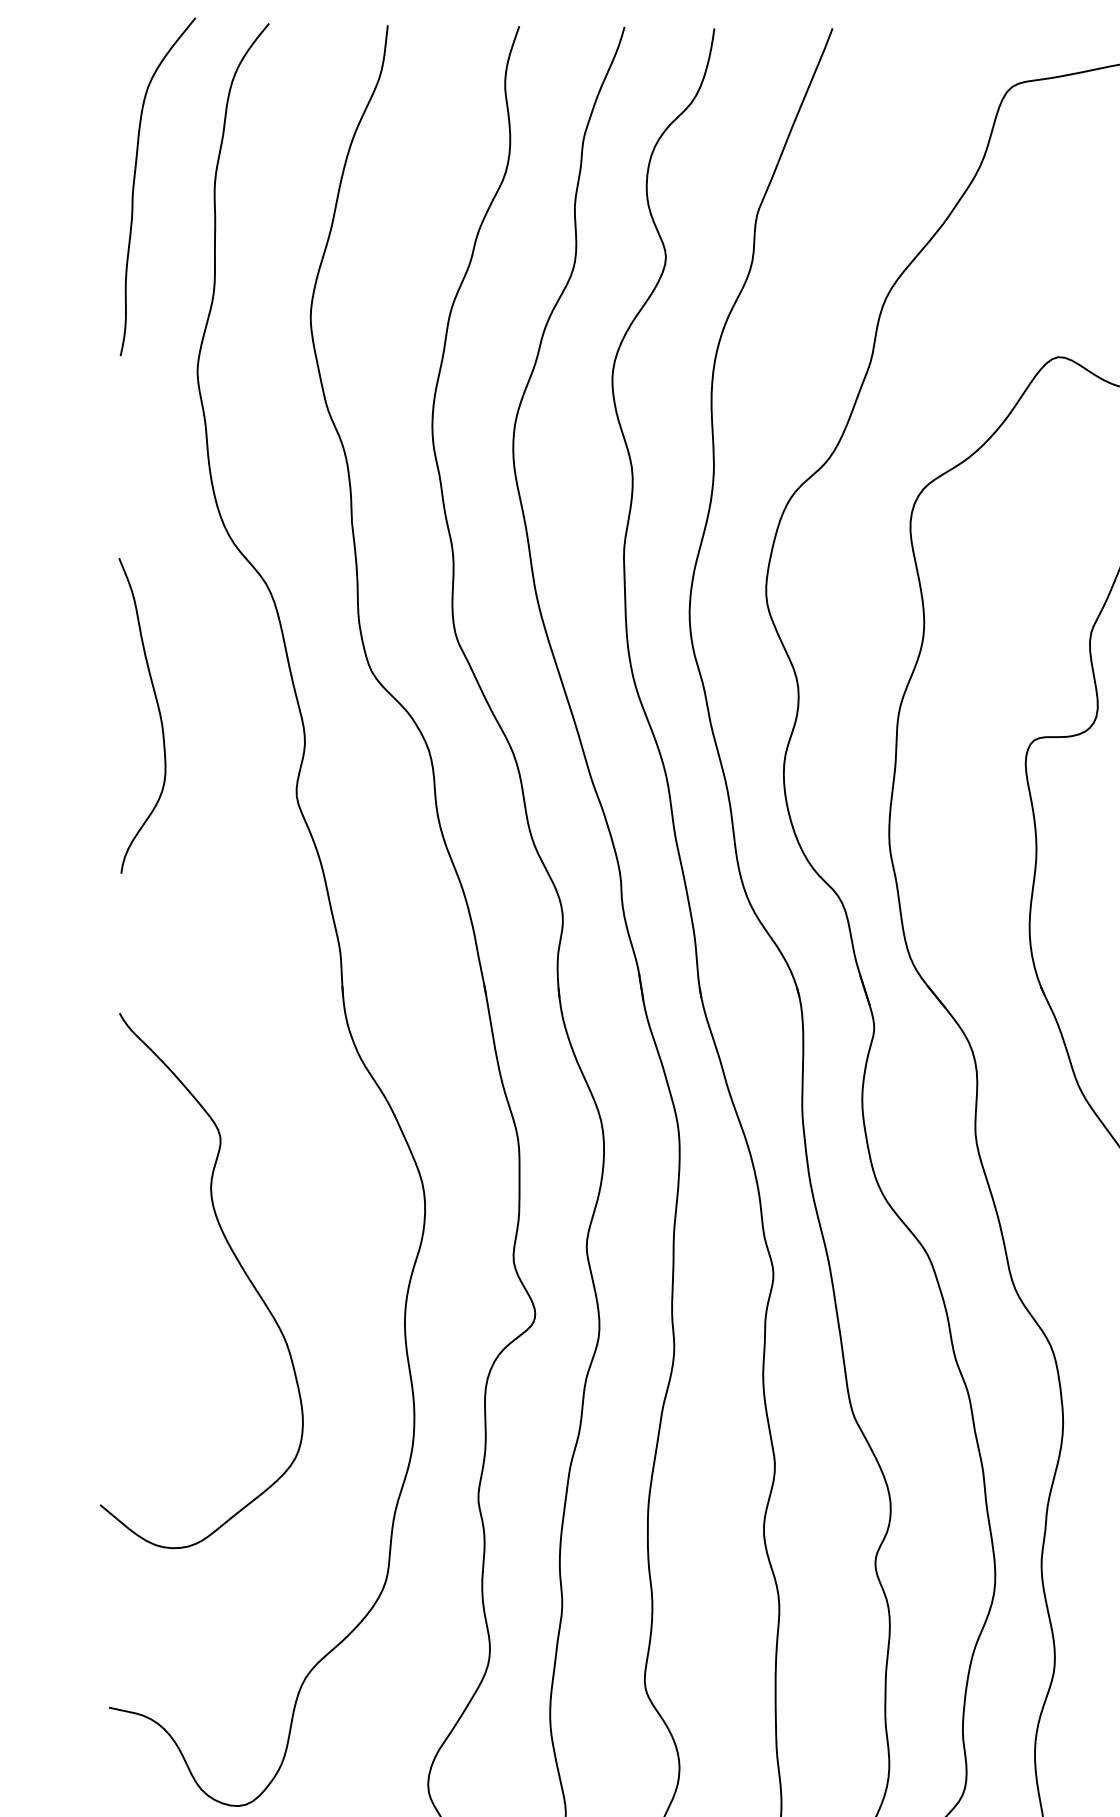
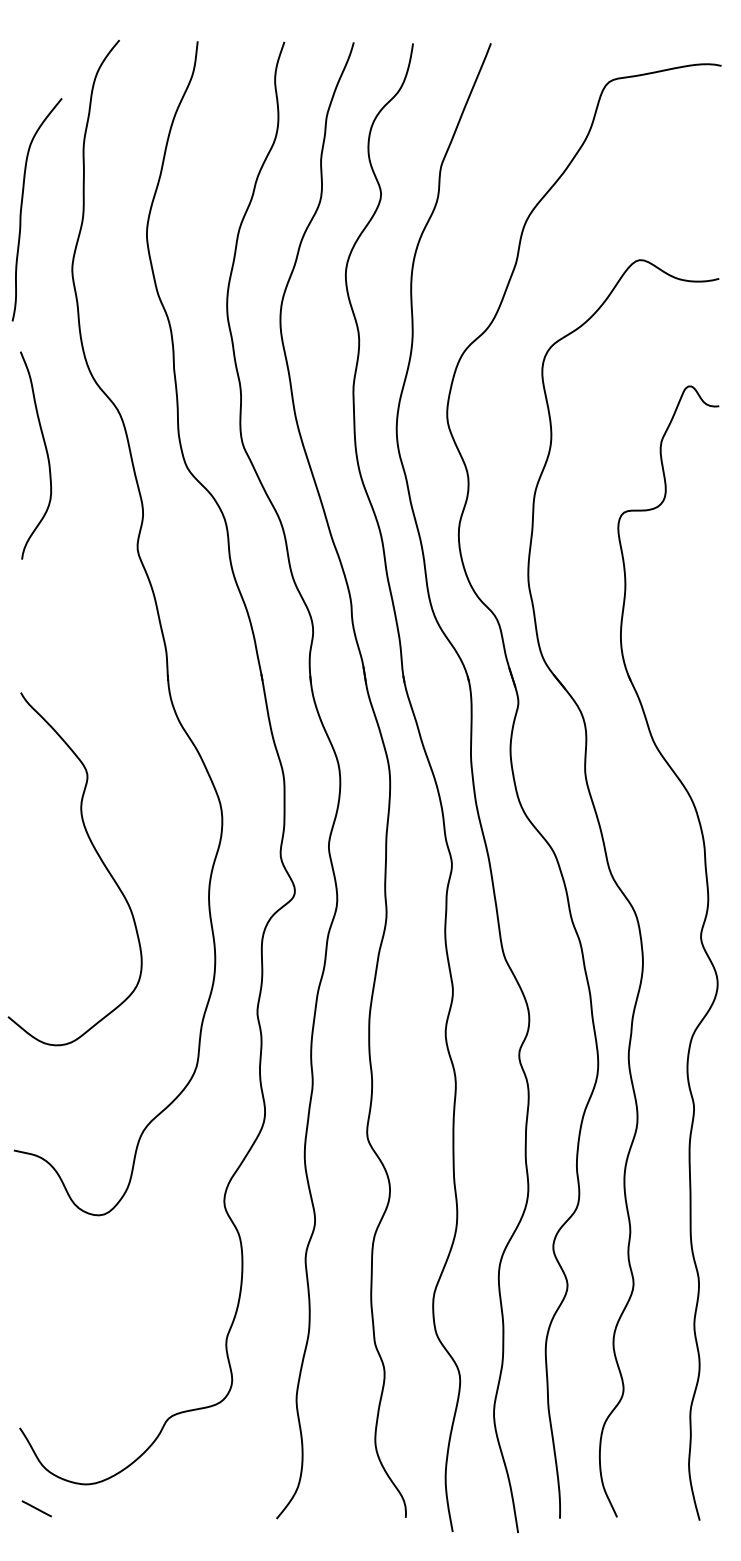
curve: (135, 184) -> (22, 208), moved
curve: (158, 715) -> (46, 455), moved

